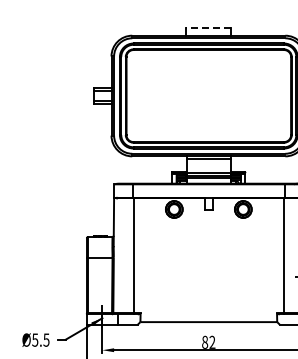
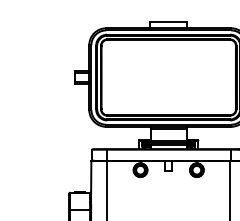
line: (208, 27) -> (168, 21), dashed -> solid

